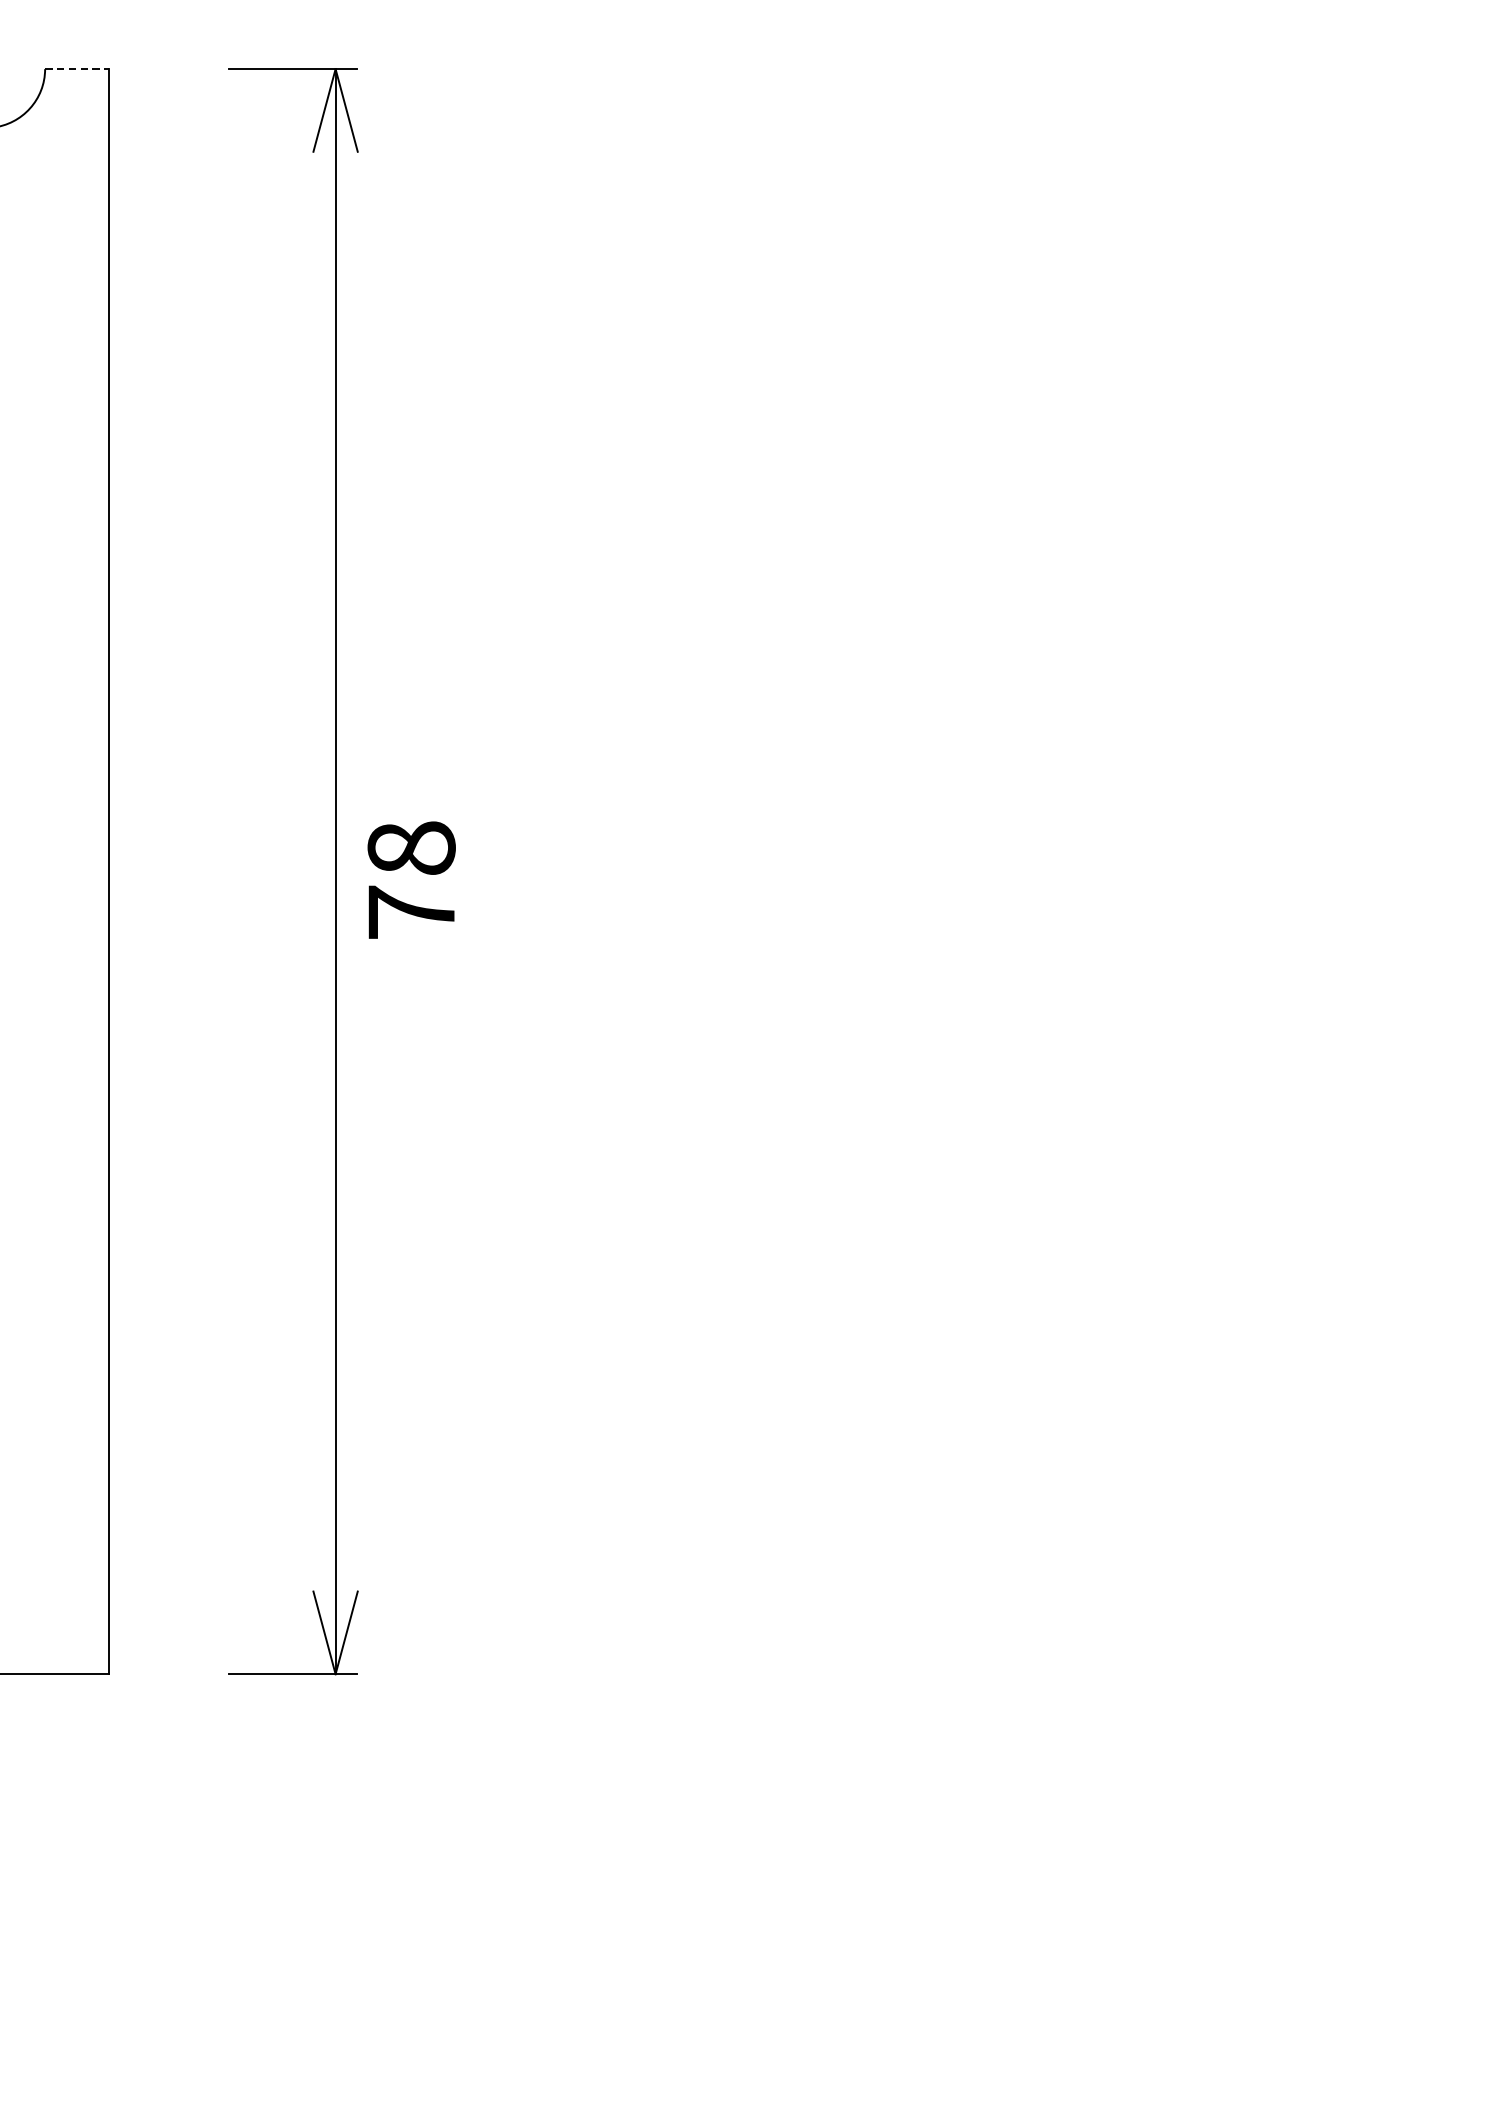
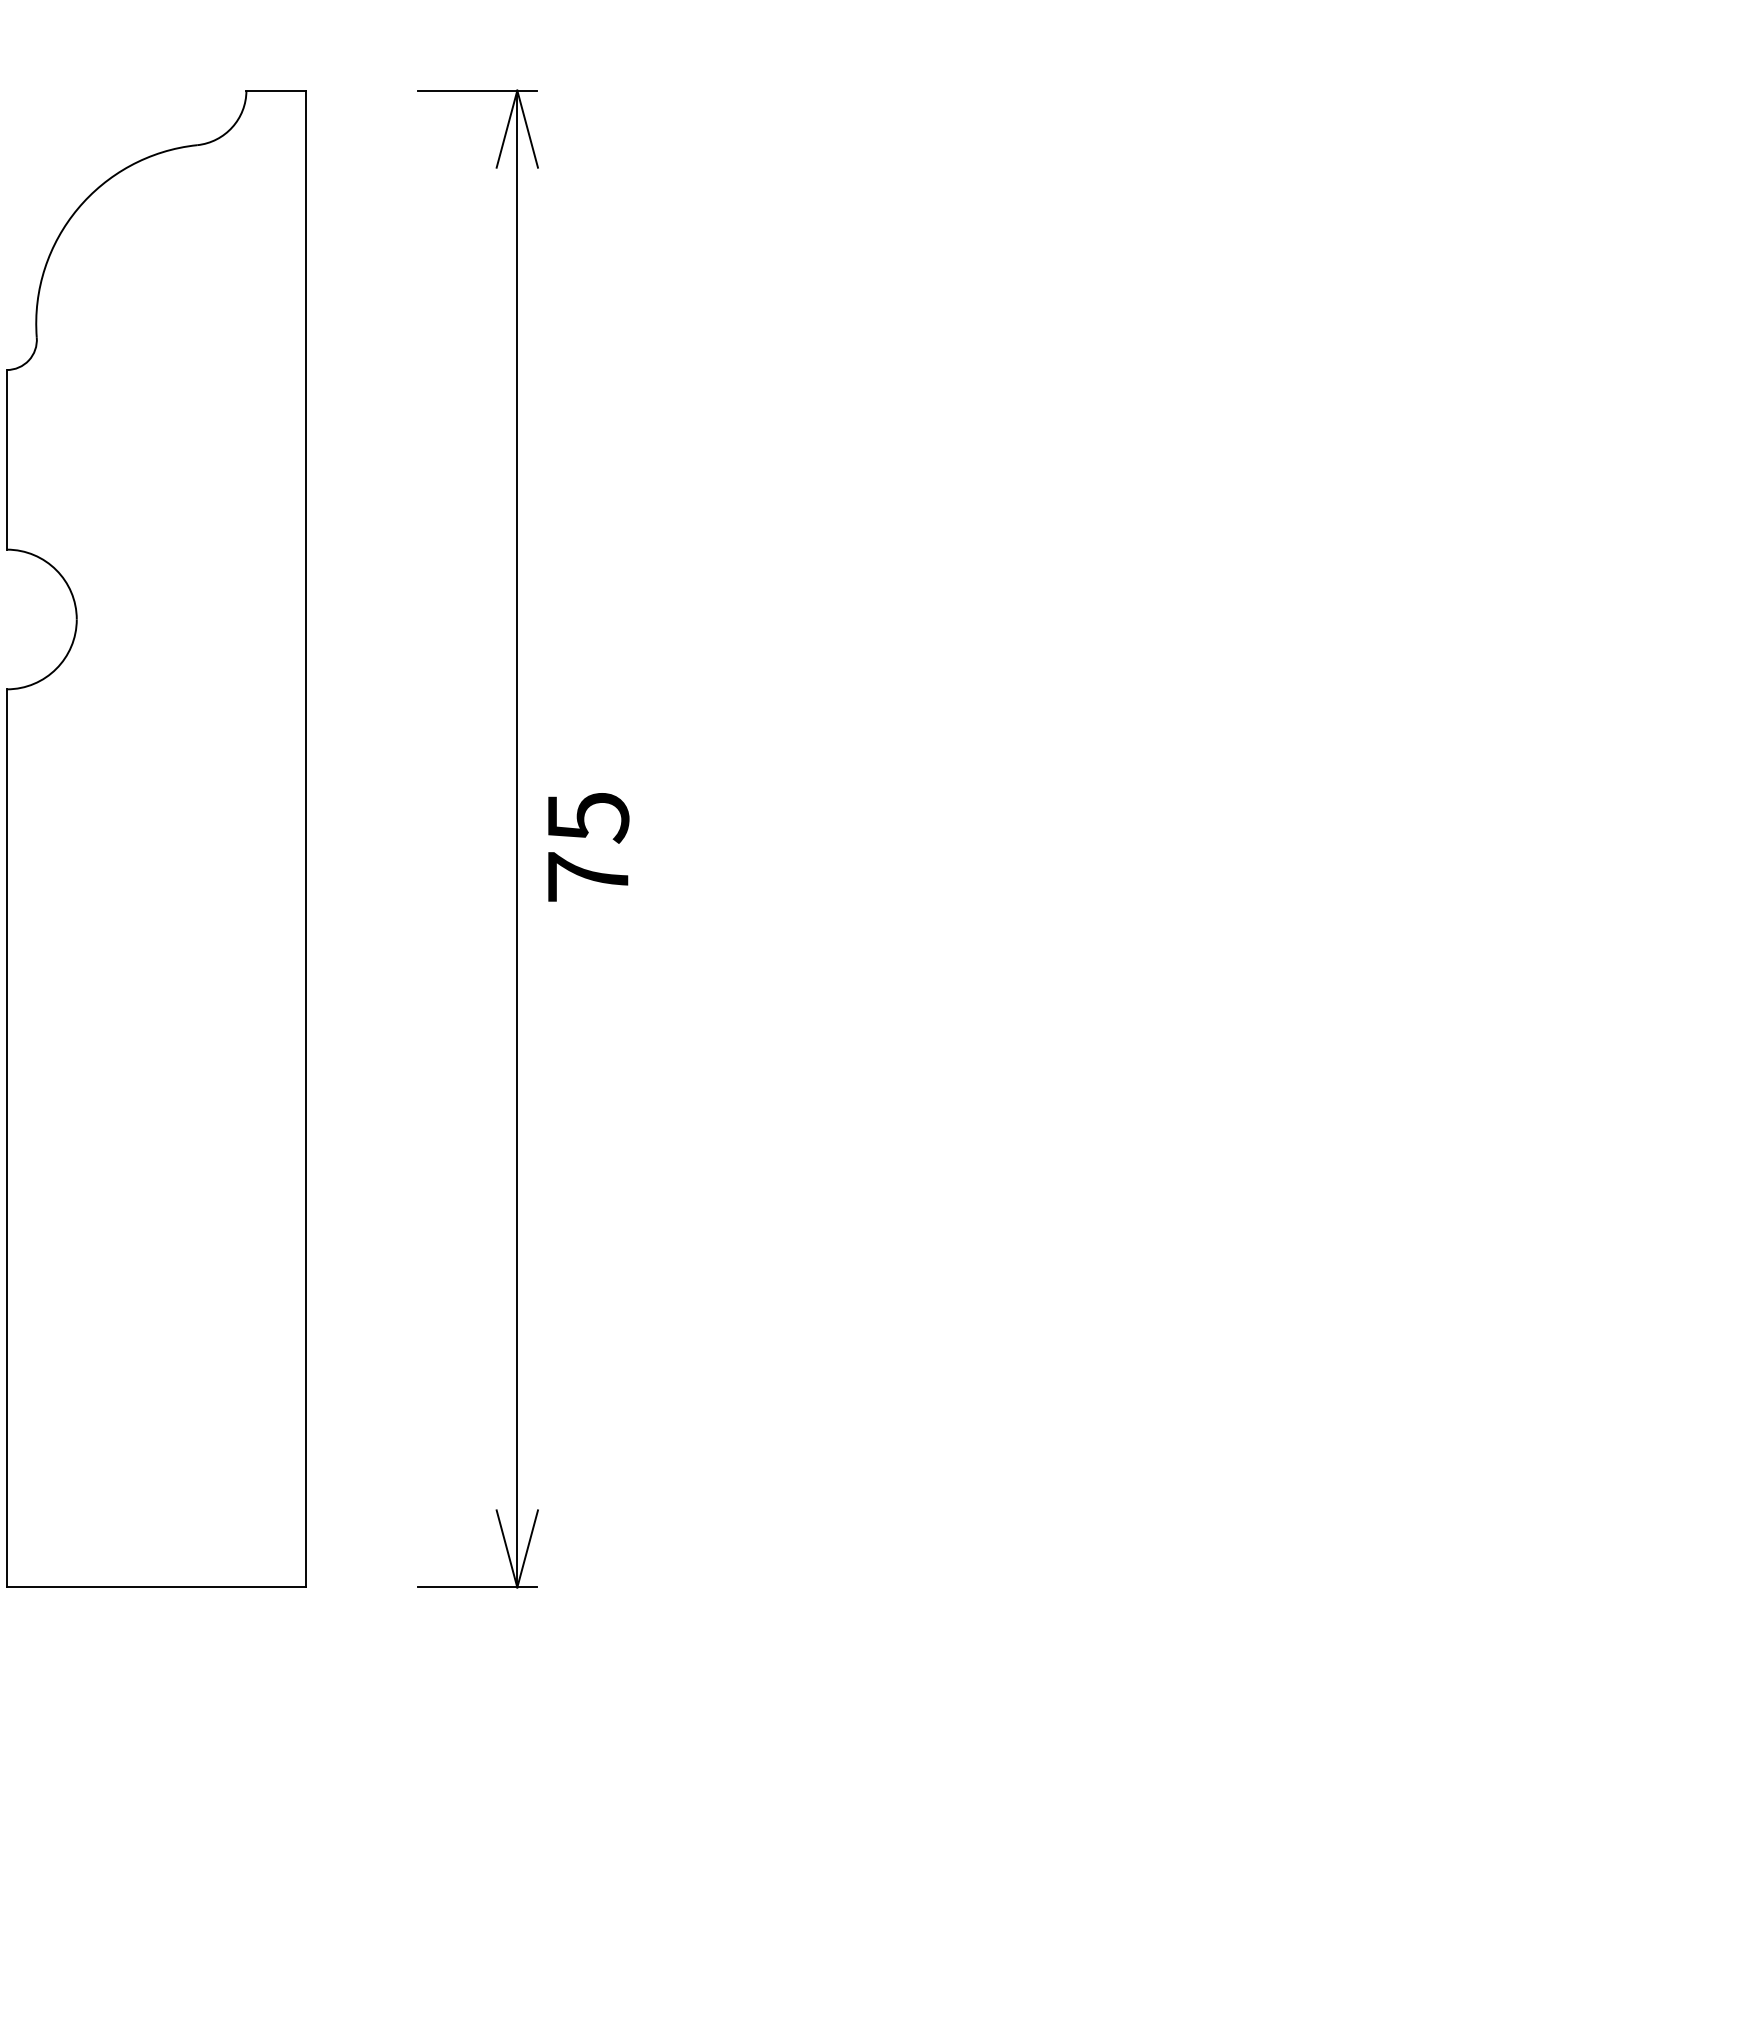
line: (77, 69) -> (276, 90), dashed -> solid
text: (411, 848) -> (588, 817), 78 -> 75

